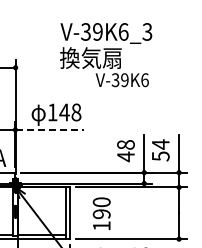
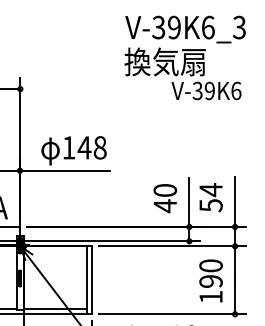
text: (106, 55) -> (185, 58), moved
line: (50, 129) -> (66, 170), dashed -> solid
text: (125, 144) -> (164, 189), 48 -> 40
text: (101, 213) -> (210, 280), moved

